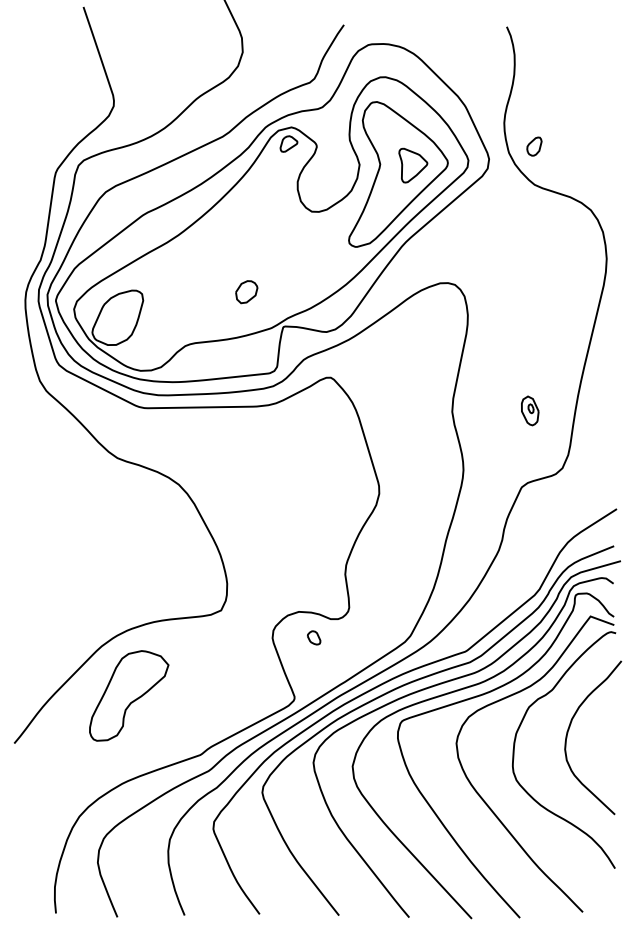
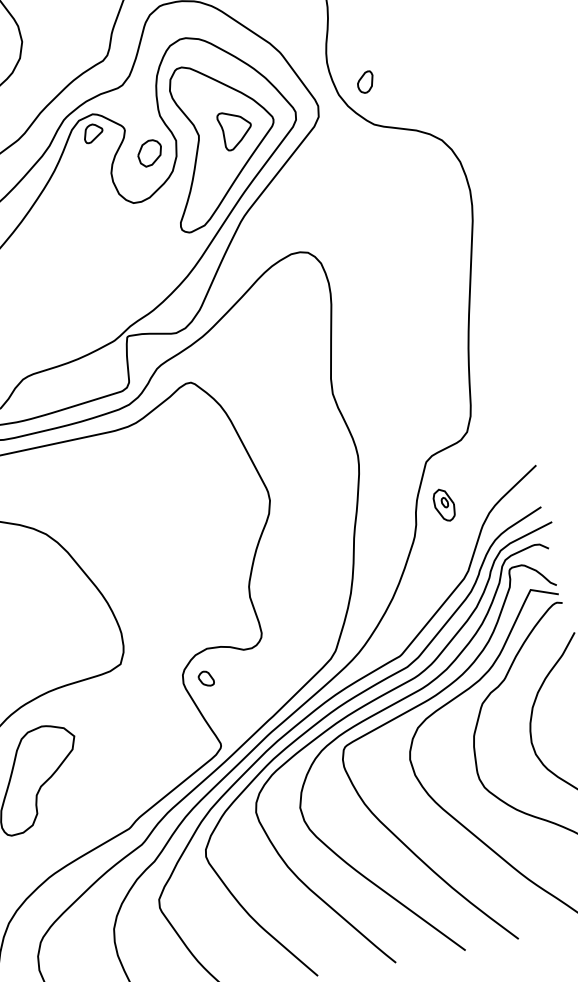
part: (246, 292) -> (149, 153), moved
part: (530, 410) -> (444, 504), moved
part: (314, 637) -> (206, 678), moved

